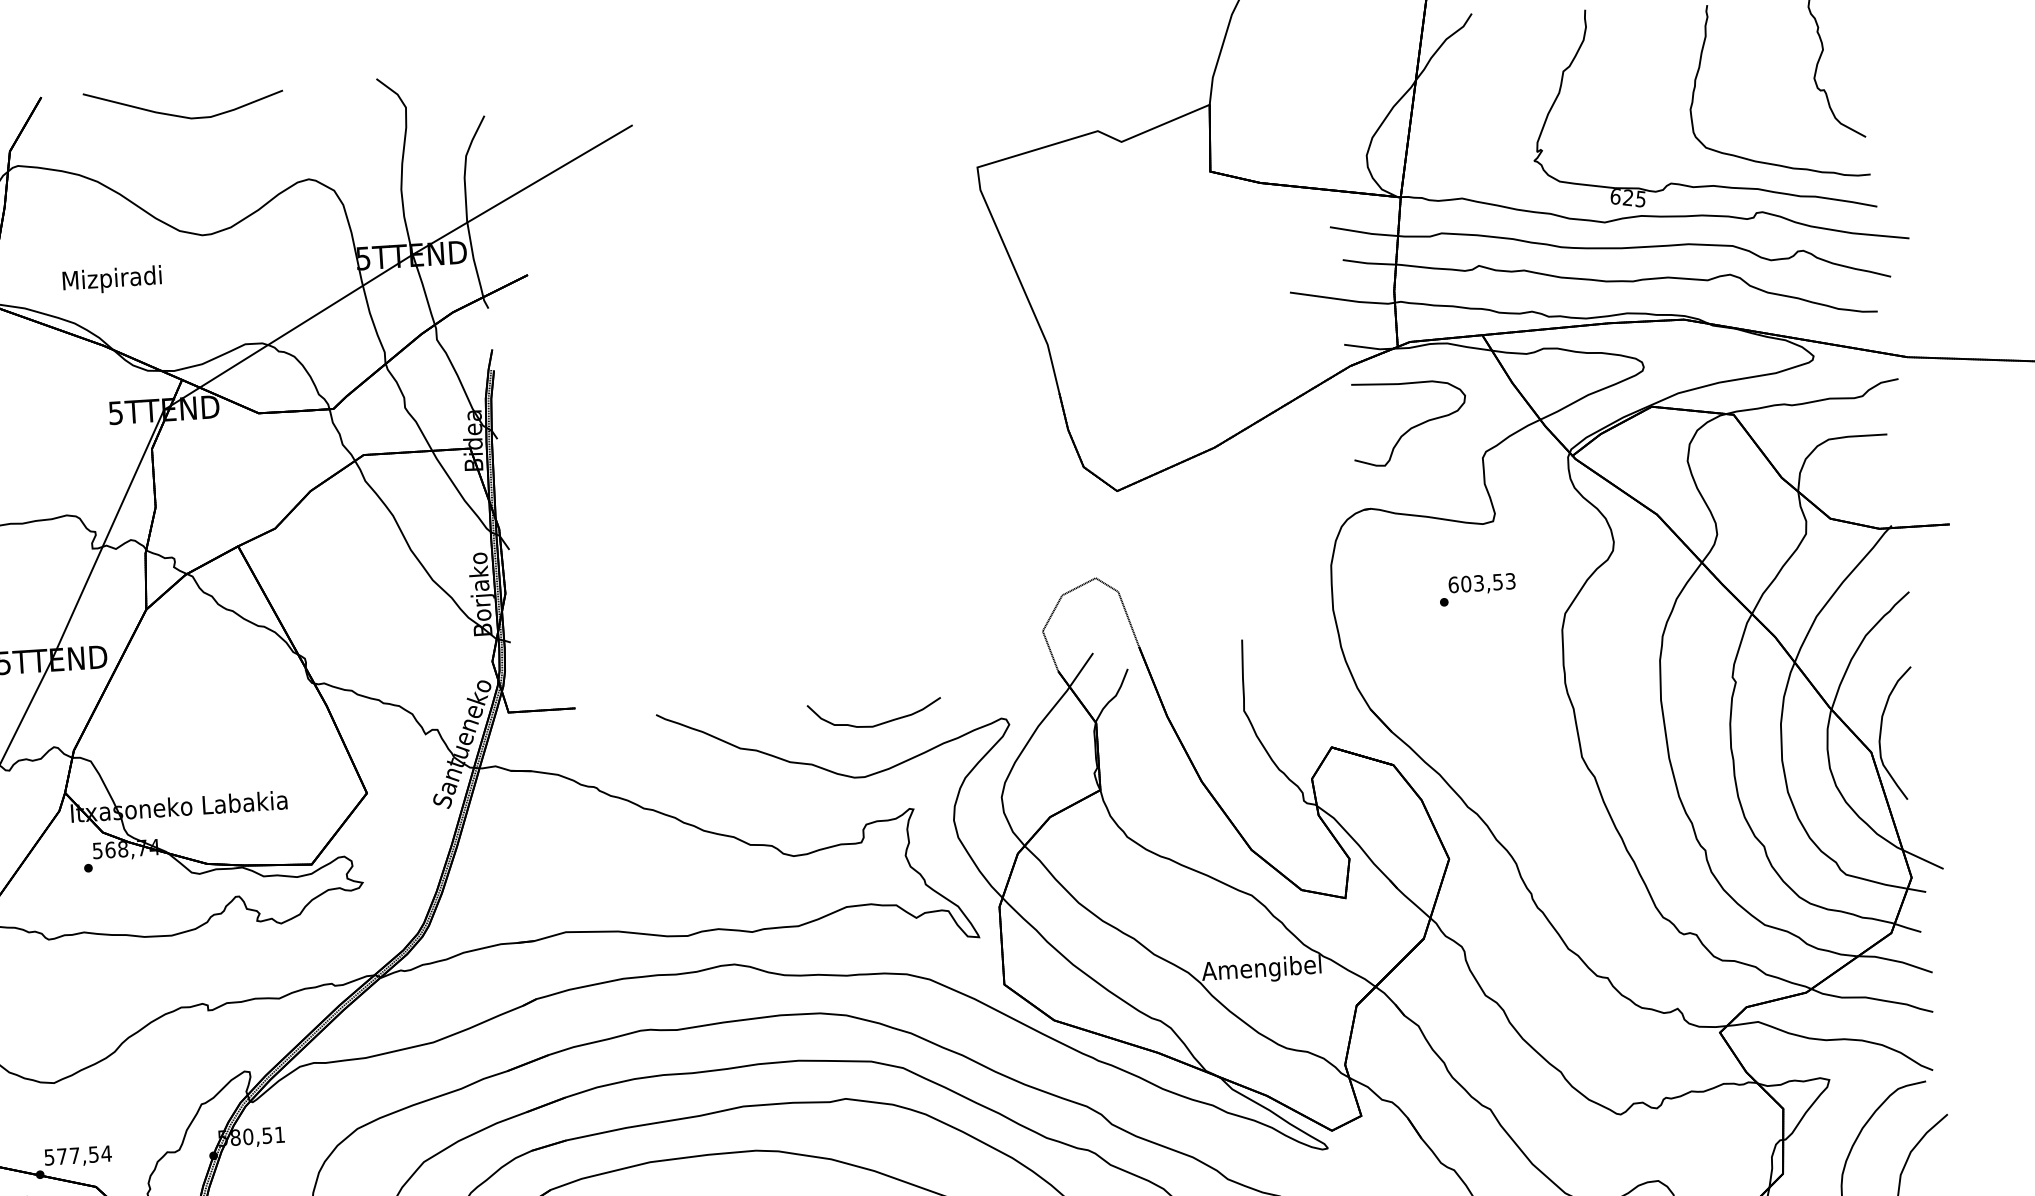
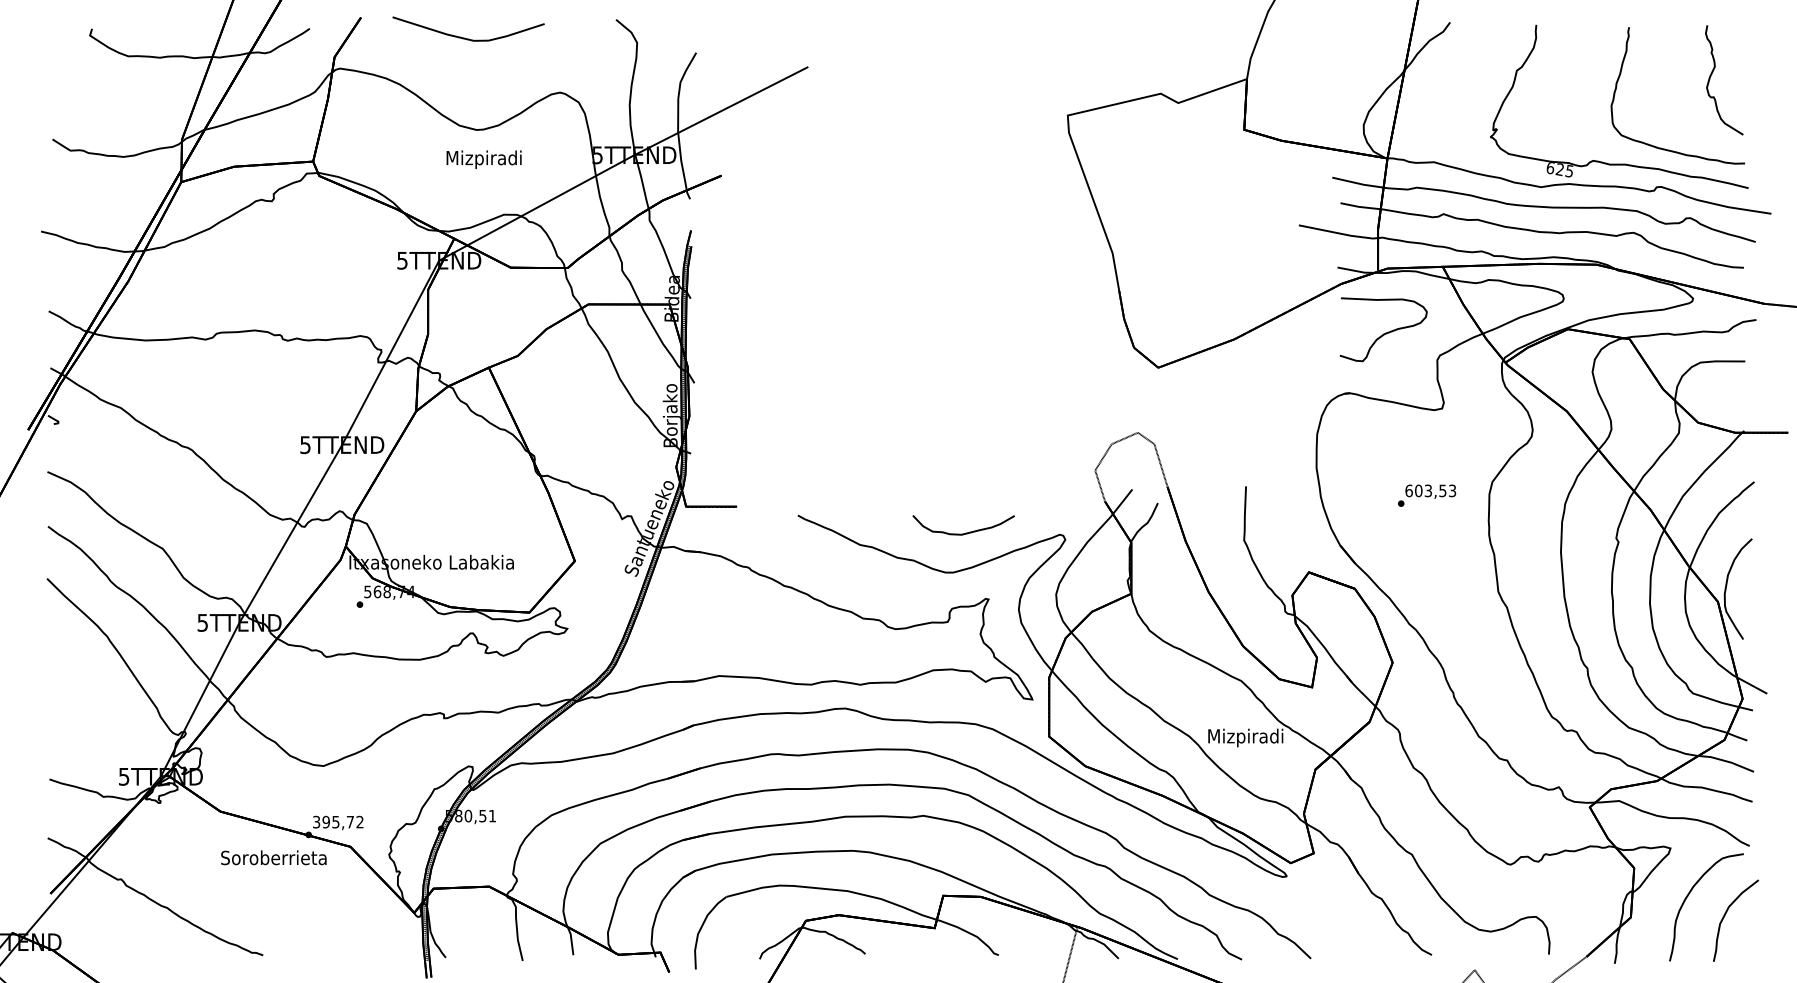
text: (111, 279) -> (483, 159), moved
text: (1478, 589) -> (1427, 495), moved
text: (1260, 969) -> (1244, 737), Amengibel -> Mizpiradi
text: (78, 1154) -> (338, 821), 577,54 -> 395,72

